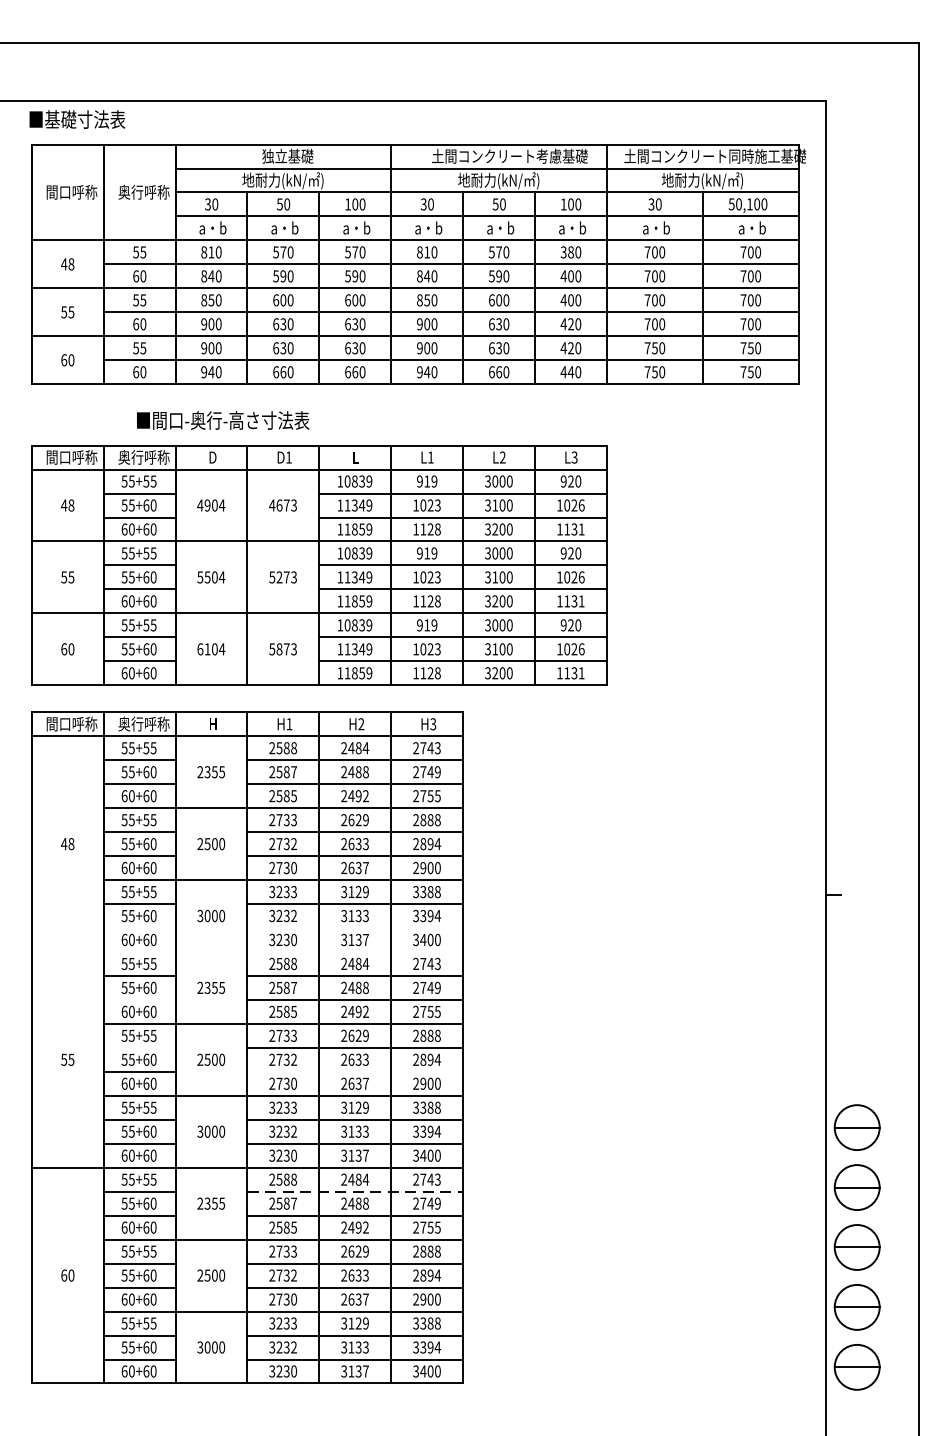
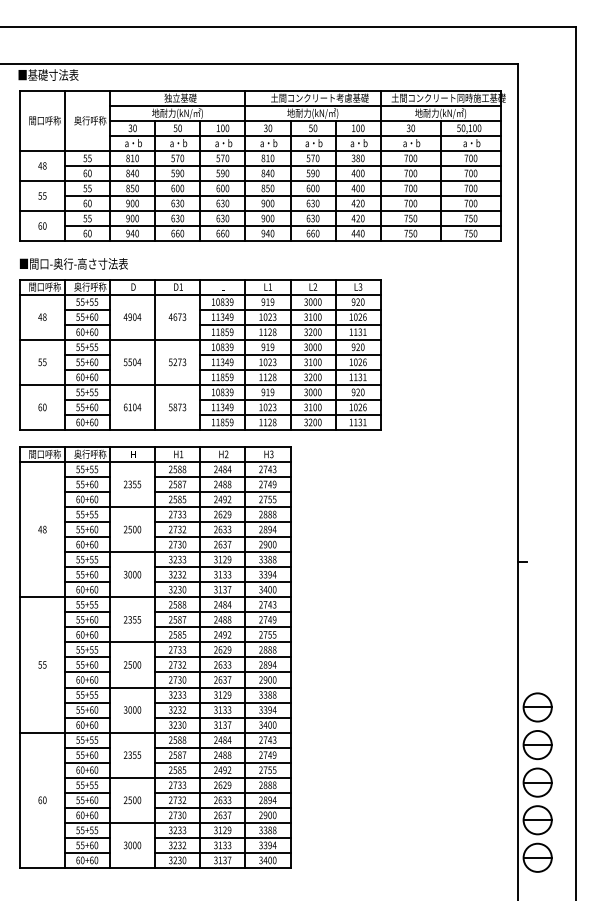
text: (222, 419) -> (73, 263), moved
line: (139, 928) -> (87, 582), added
line: (354, 928) -> (222, 582), added
line: (246, 952) -> (154, 597), added
line: (139, 1000) -> (87, 627), added
line: (139, 1047) -> (87, 657), added
line: (354, 1071) -> (222, 672), added
line: (354, 1191) -> (222, 747), dashed -> solid

